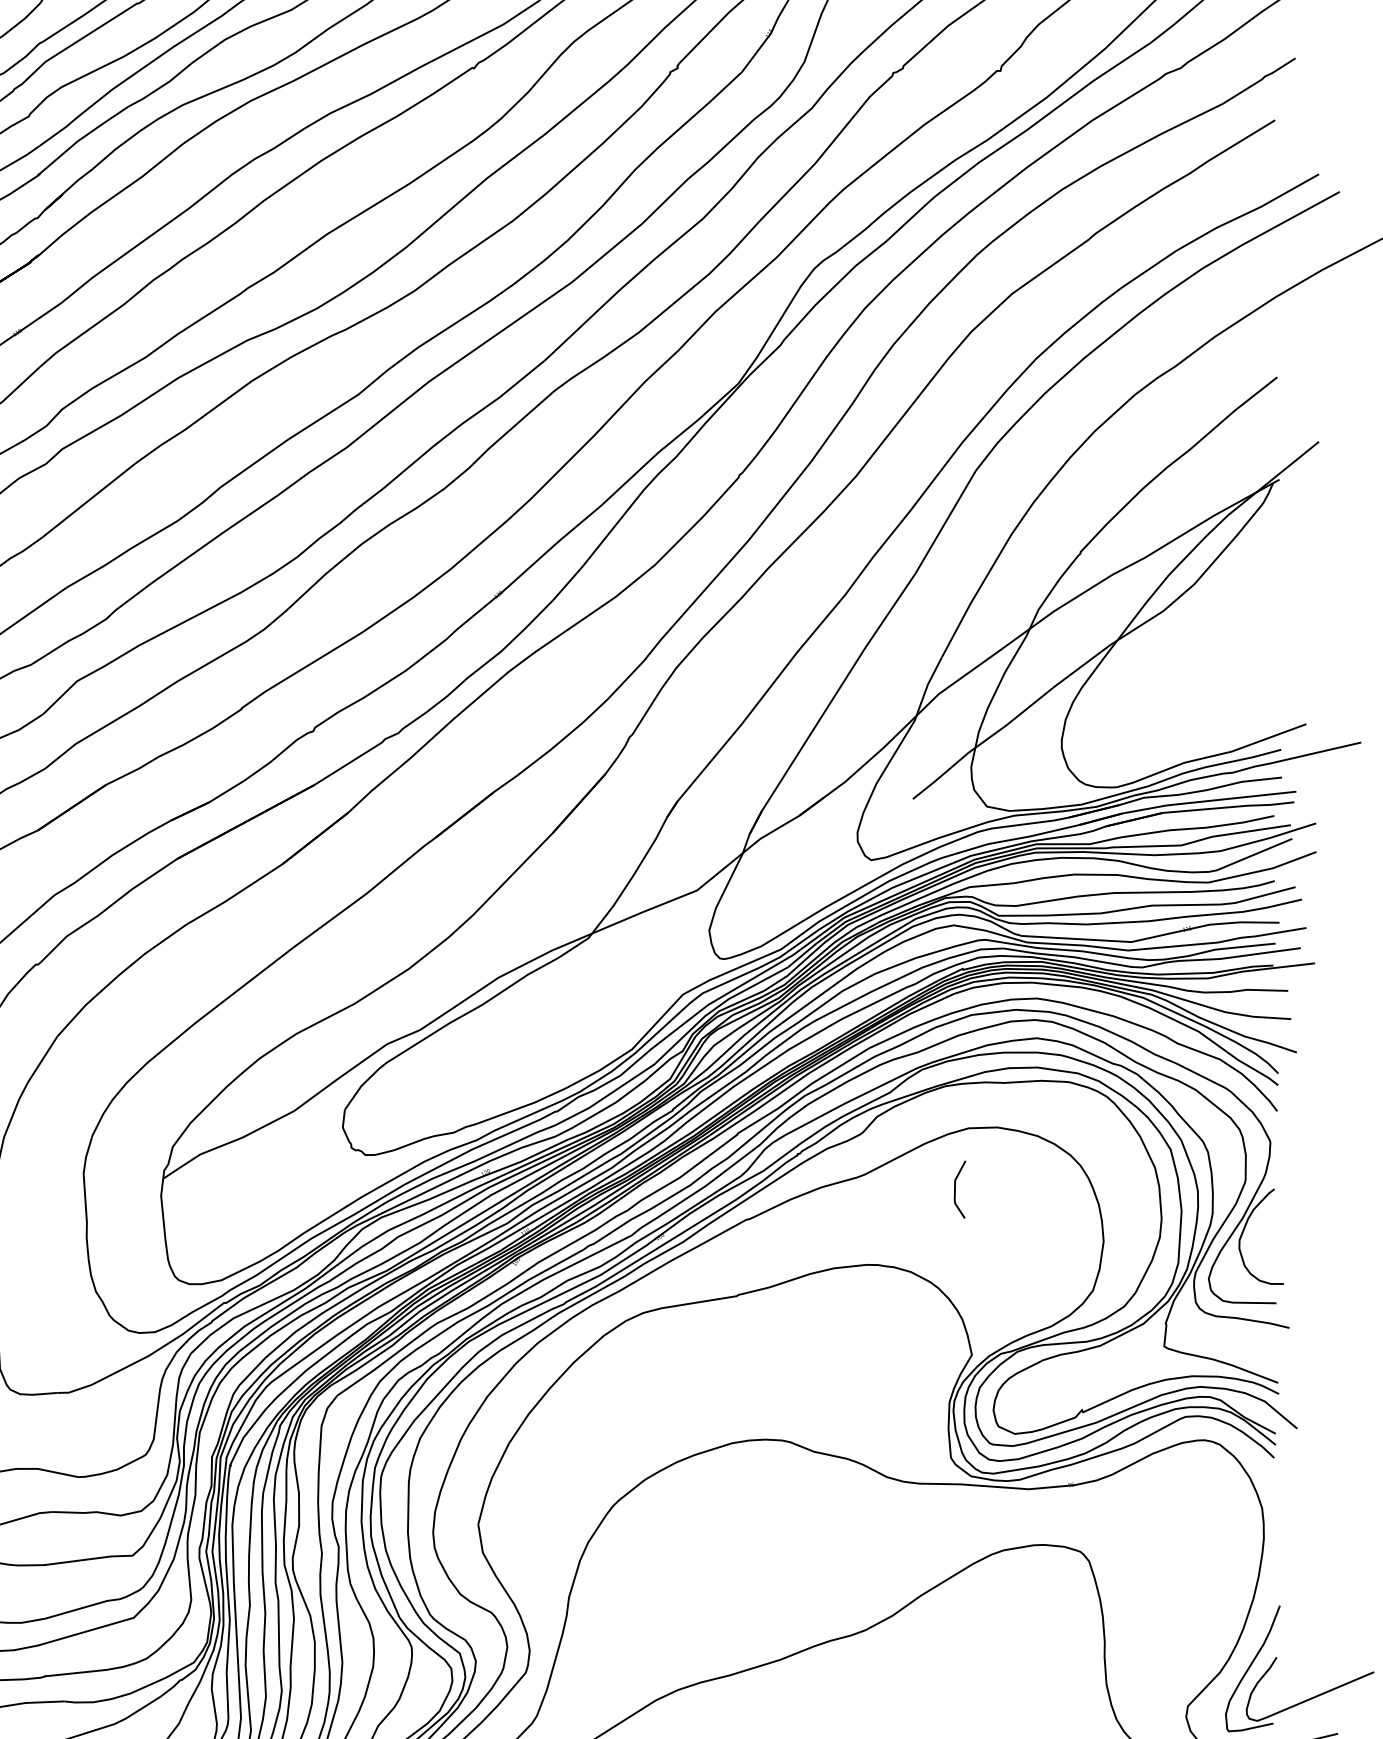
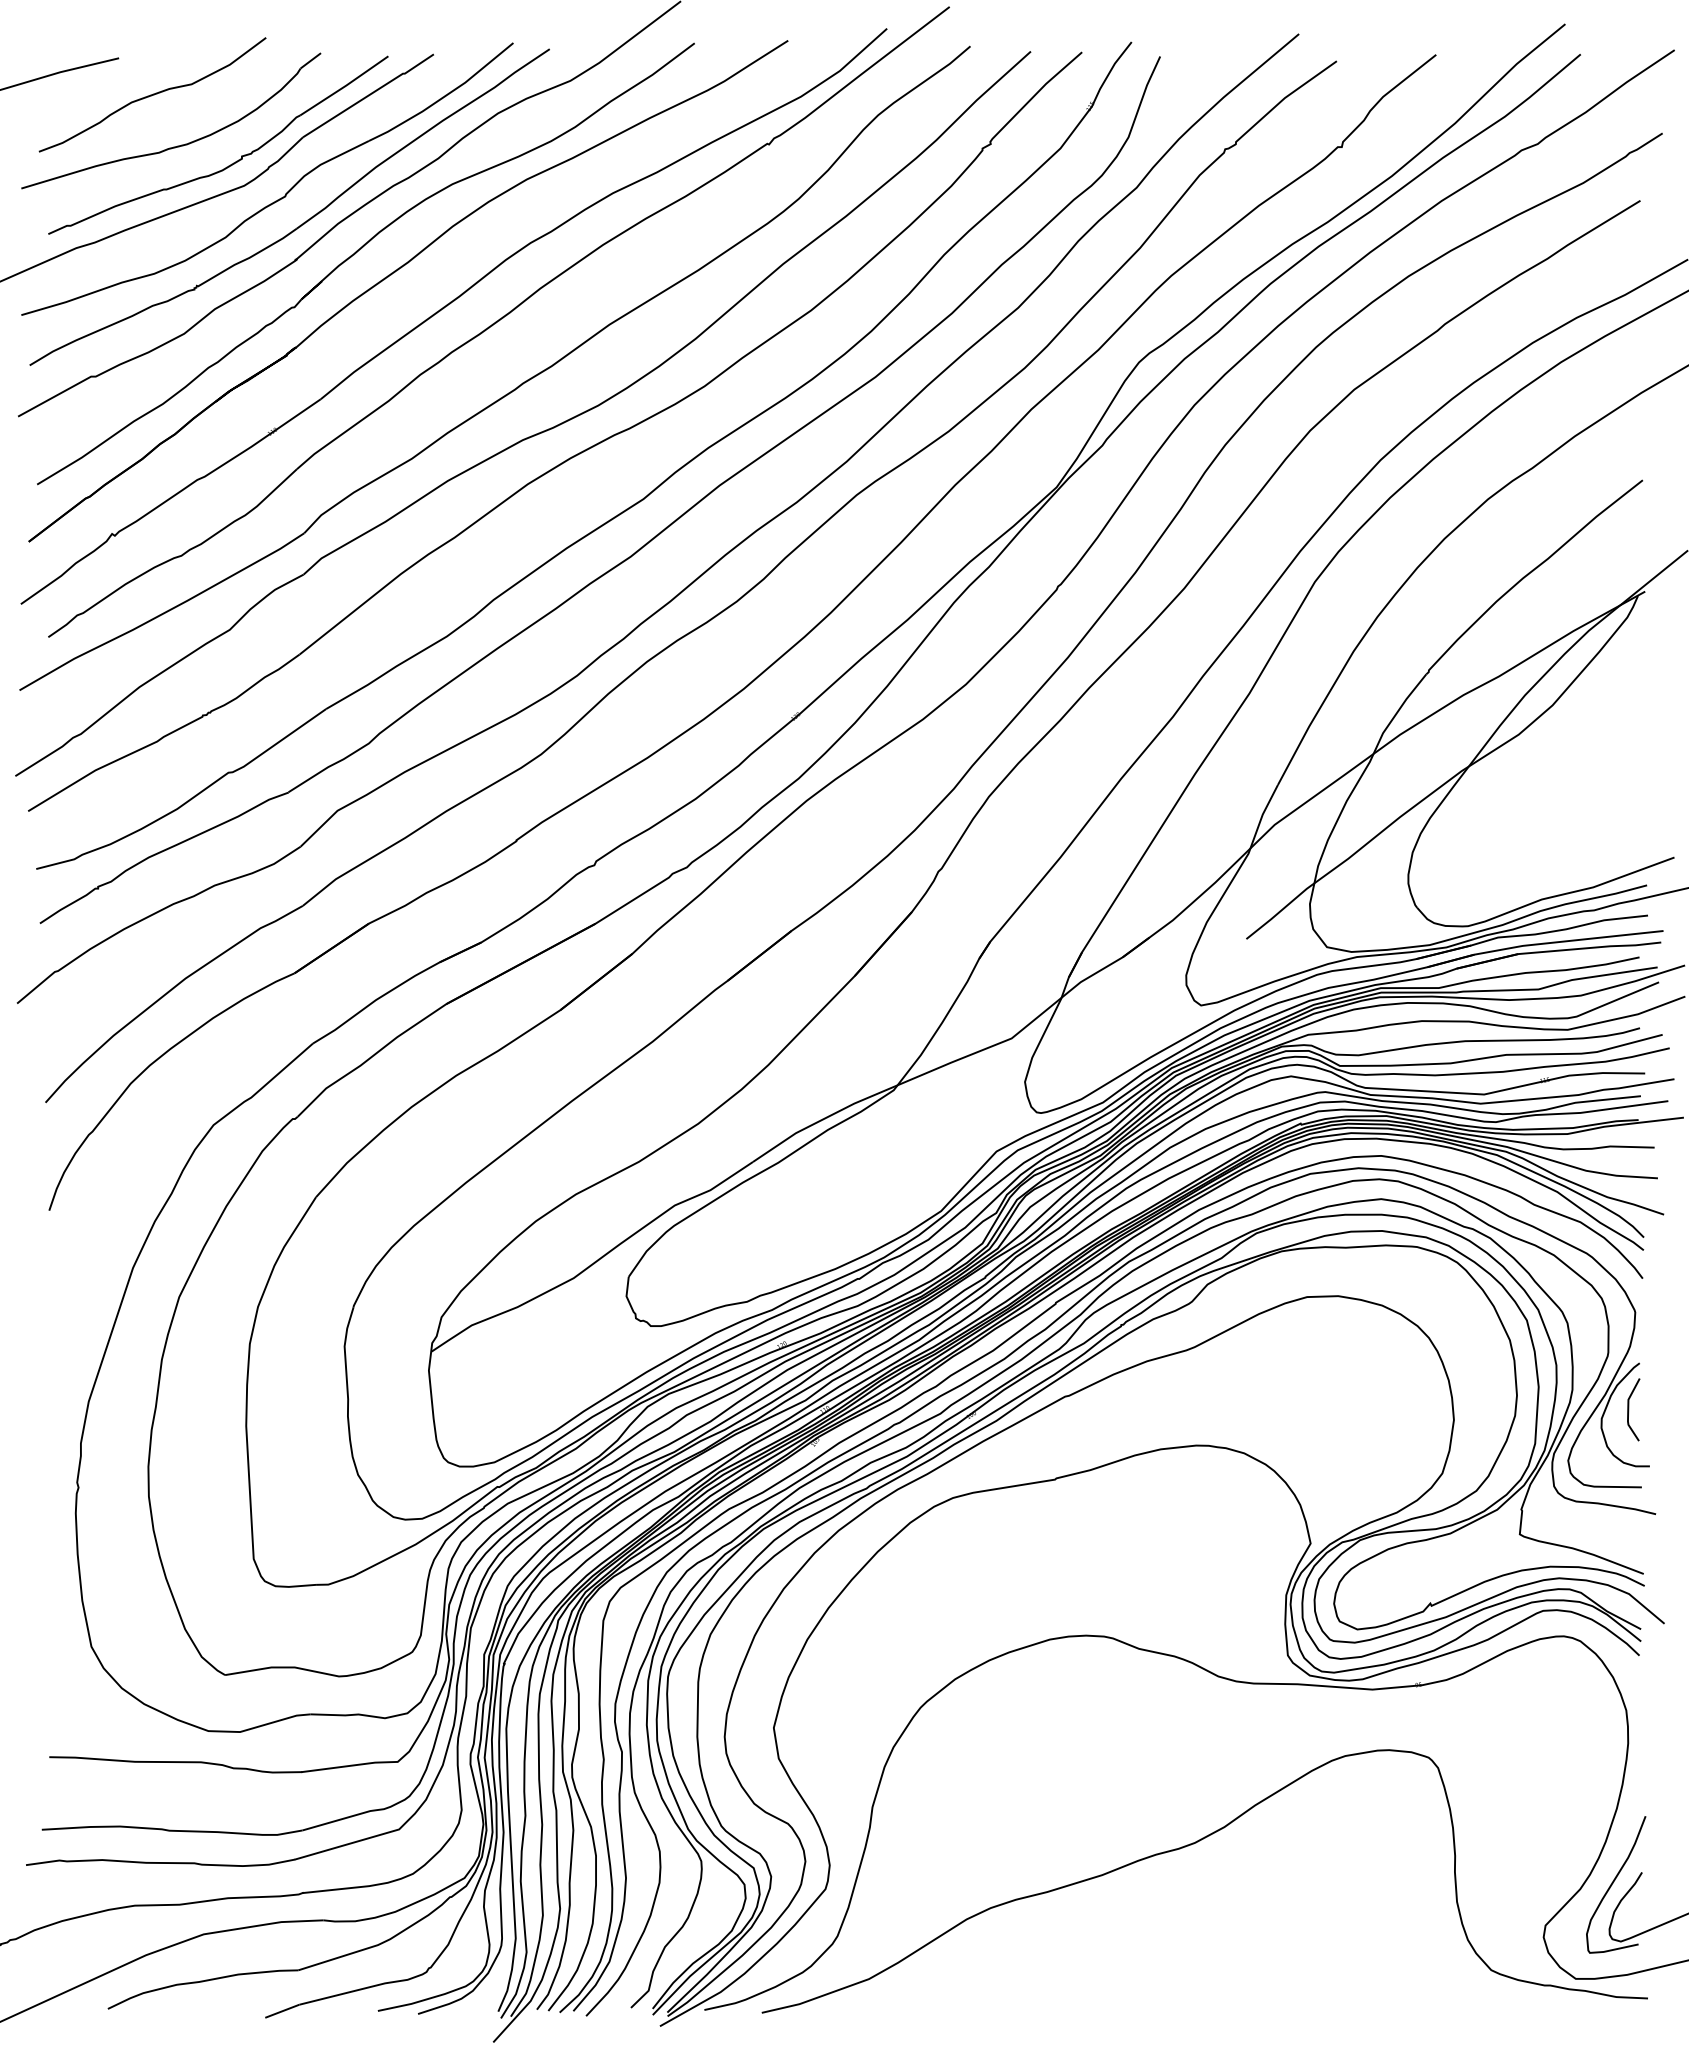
line: (956, 1189) -> (1629, 1409), moved

